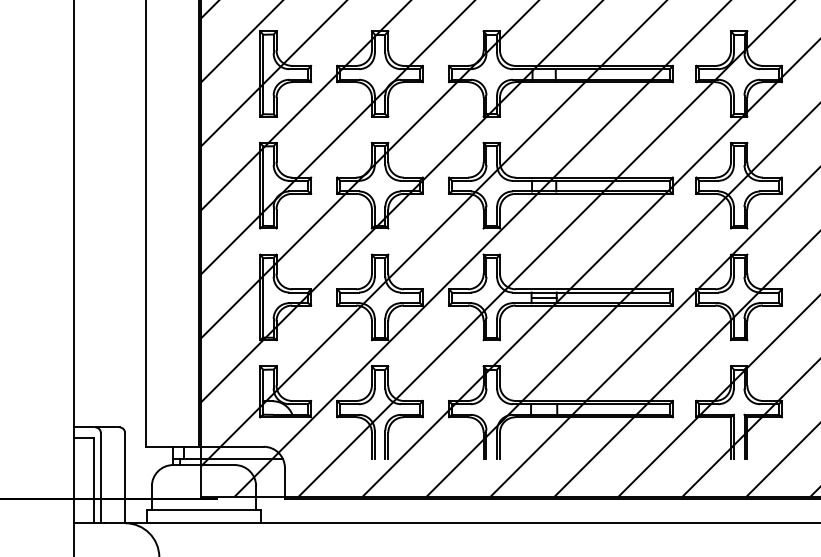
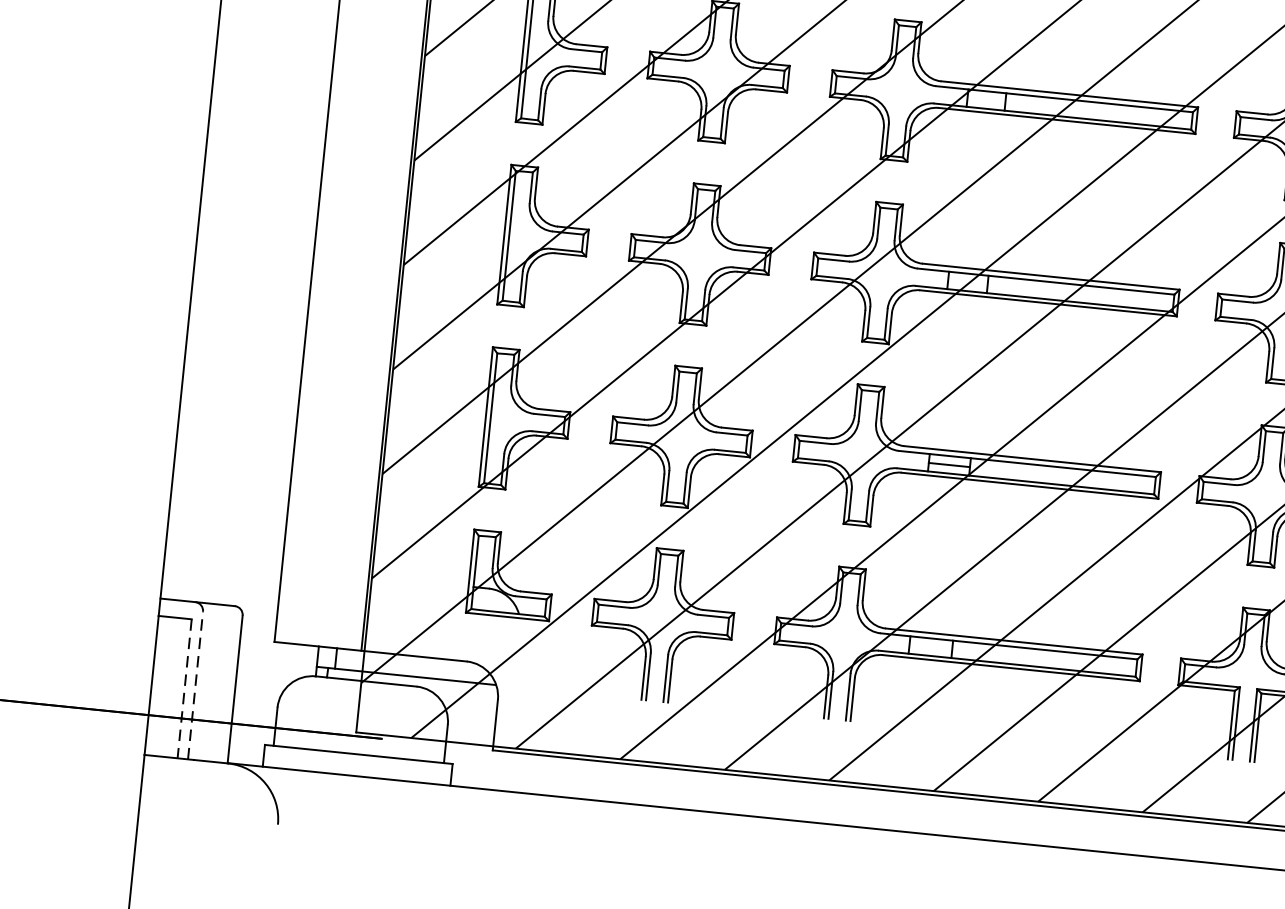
line: (100, 477) -> (195, 684), solid -> dashed
line: (94, 480) -> (184, 688), solid -> dashed

